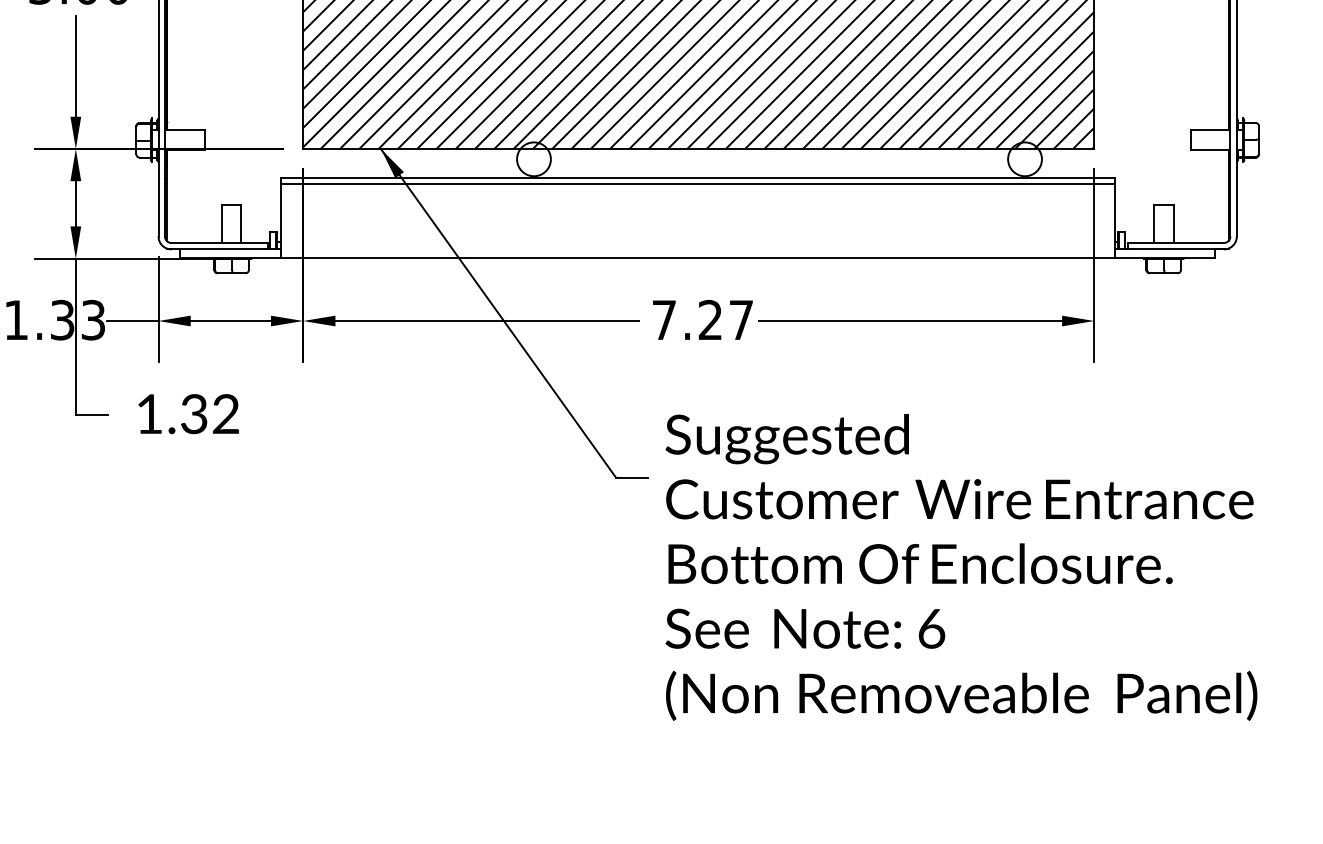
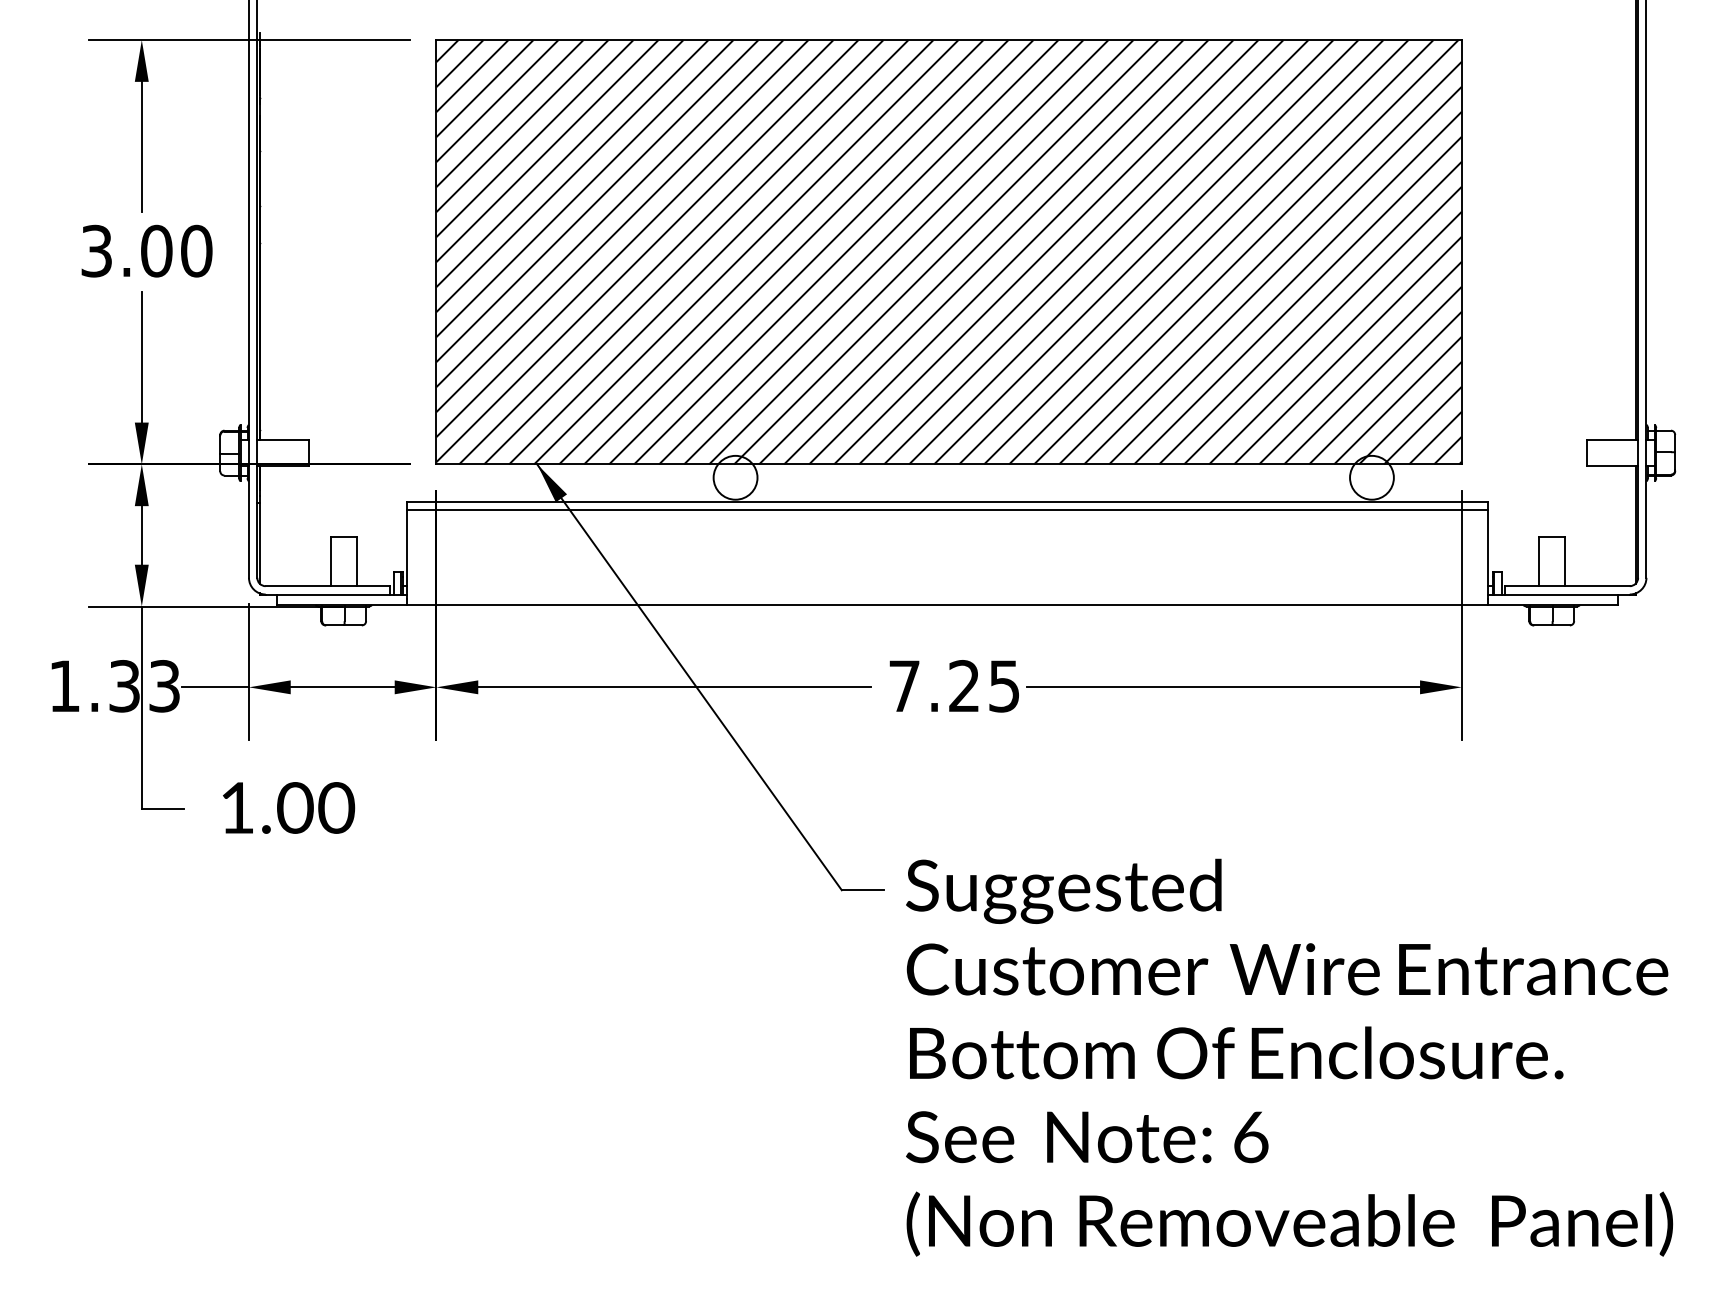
text: (741, 320) -> (1004, 686), 7.27 -> 7.25
text: (210, 413) -> (316, 807), 1.32 -> 1.00
text: (961, 567) -> (1289, 1057), moved

